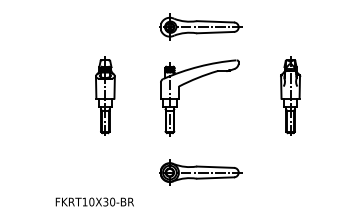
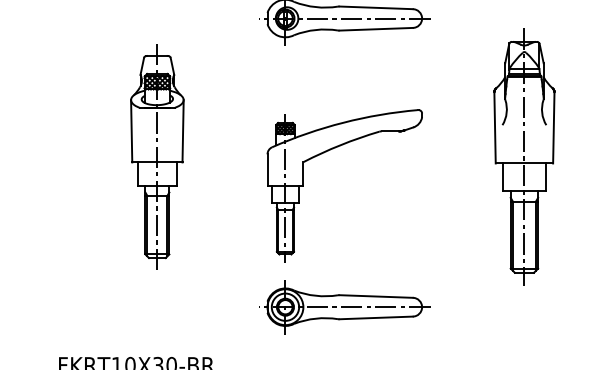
part: (192, 81) -> (330, 152), moved
part: (105, 95) -> (157, 154), size x1.4
part: (290, 95) -> (524, 154), size x1.6

